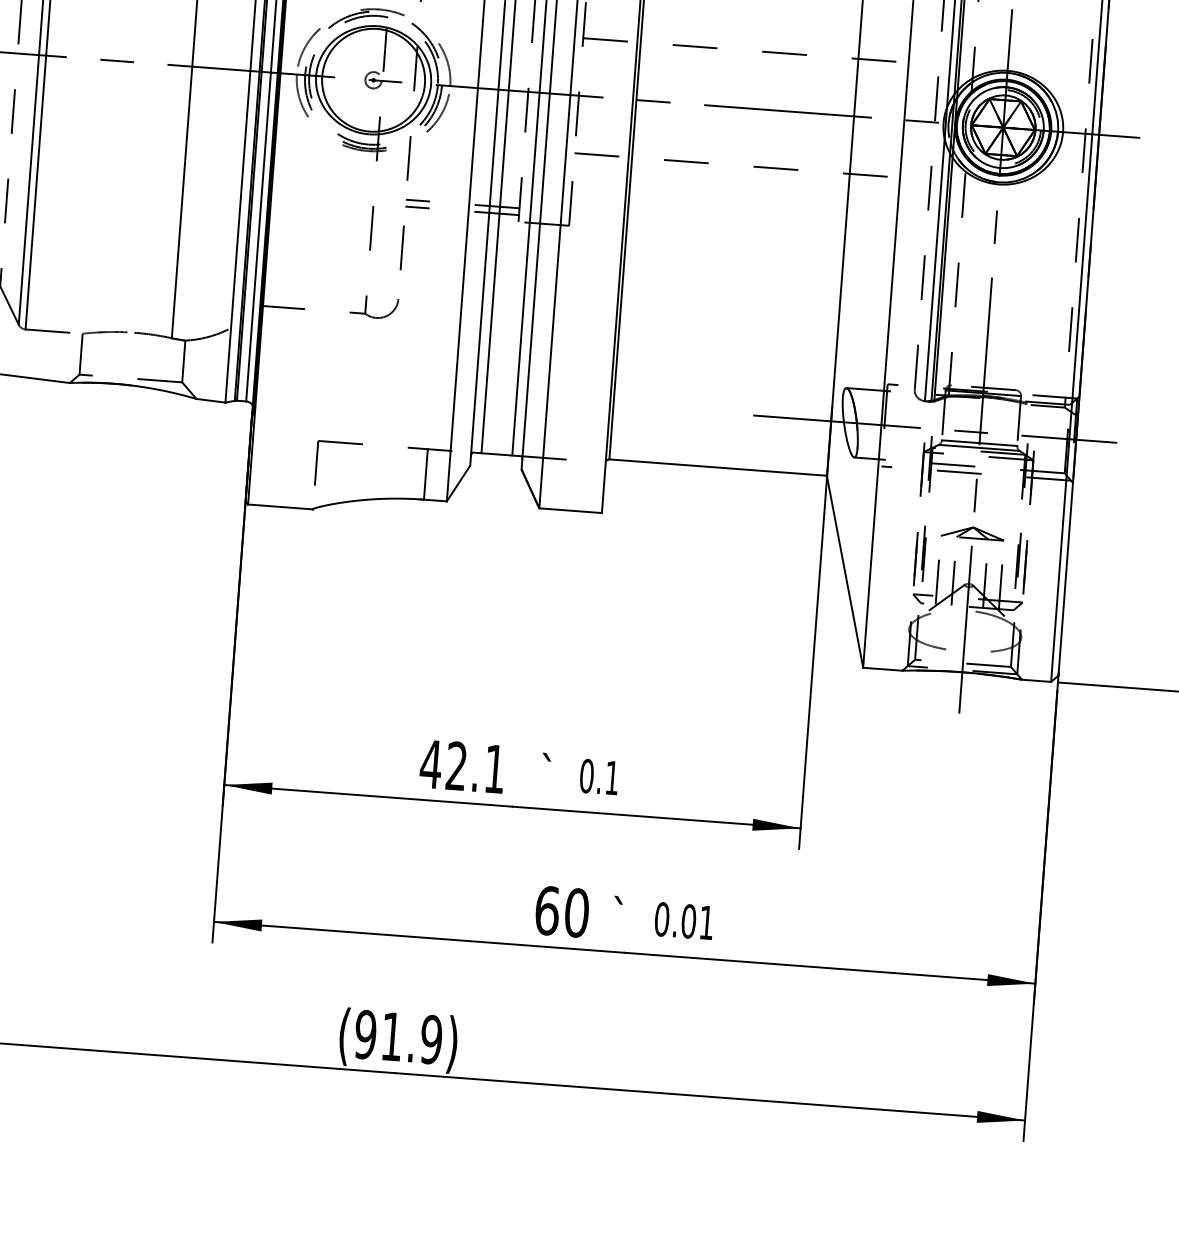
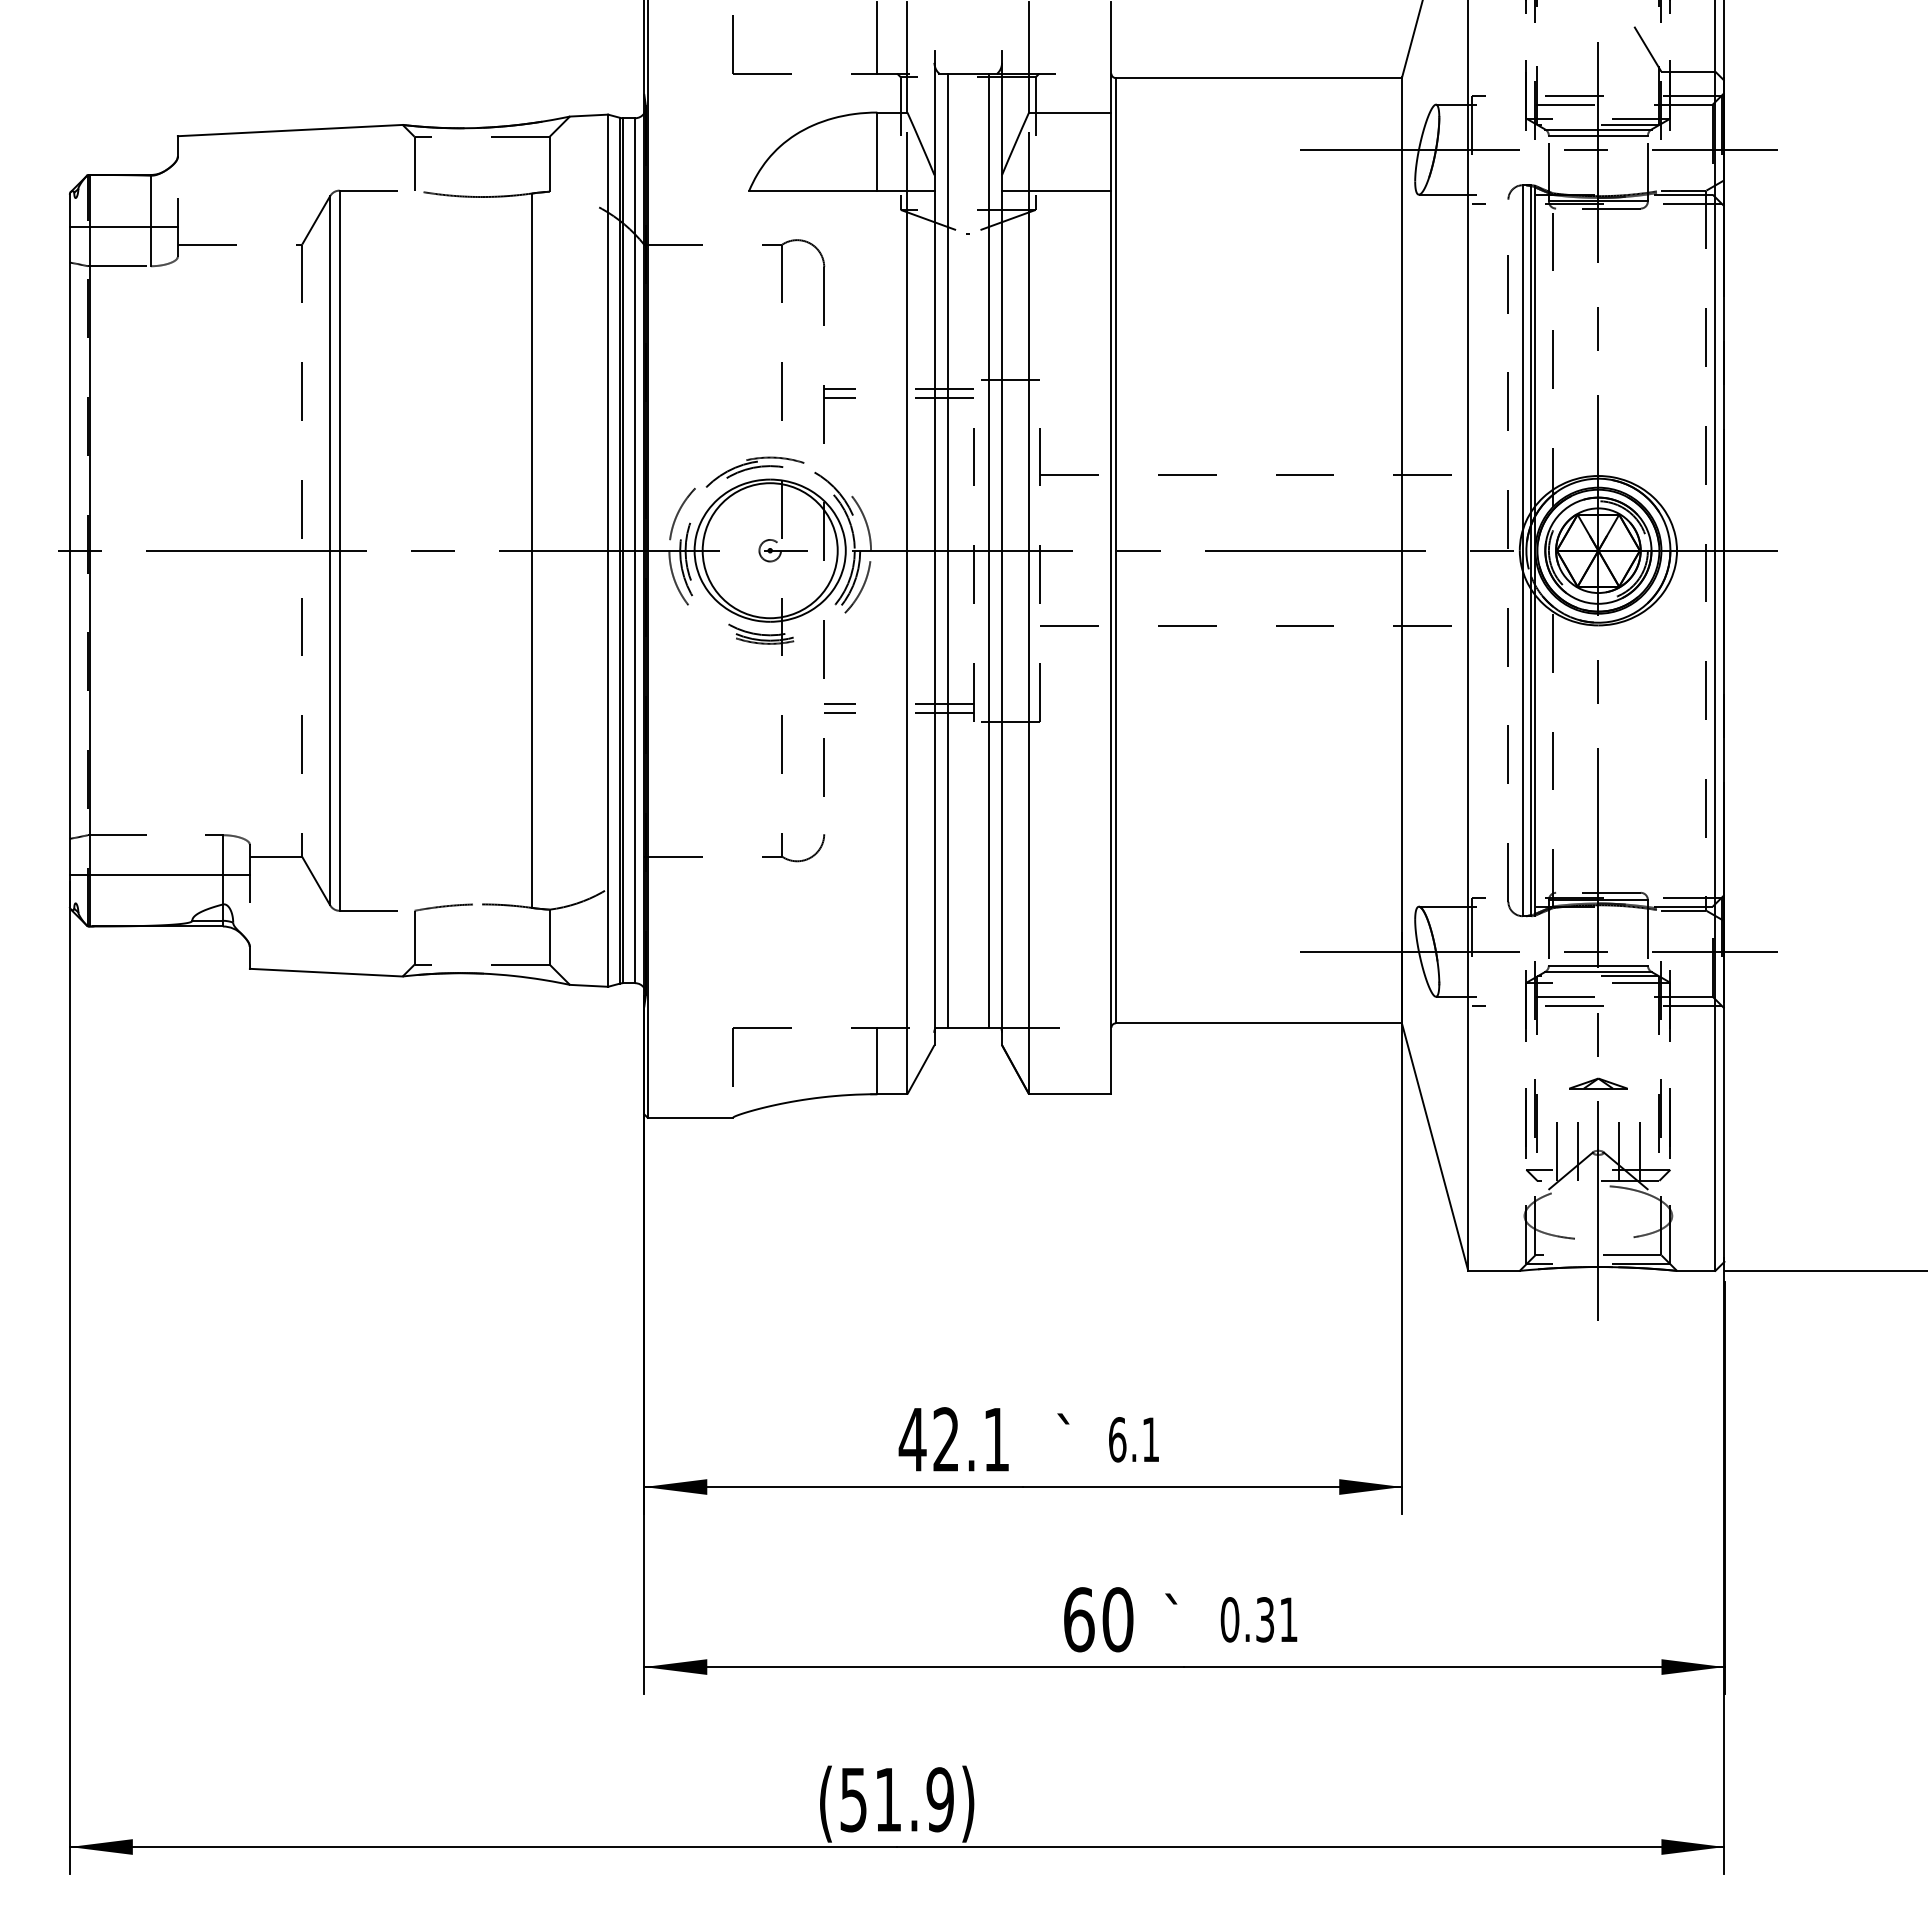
part: (972, 532) -> (1598, 1083), size x0.7
text: (586, 775) -> (1117, 1439), 0.1 -> 6.1
text: (689, 921) -> (1265, 1619), 0.01 -> 0.31
text: (365, 1034) -> (853, 1799), (91.9) -> (51.9)

